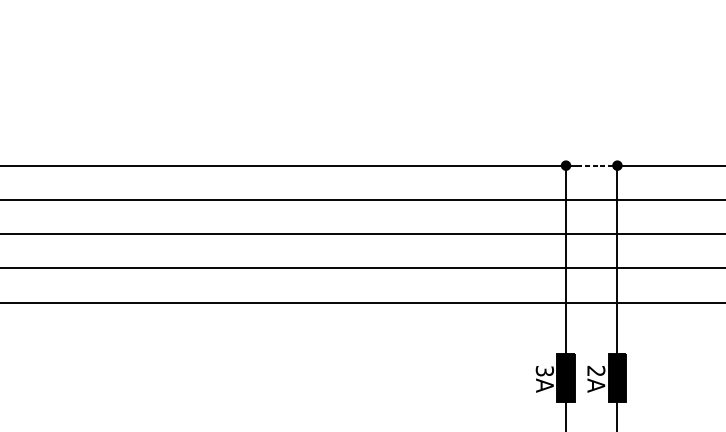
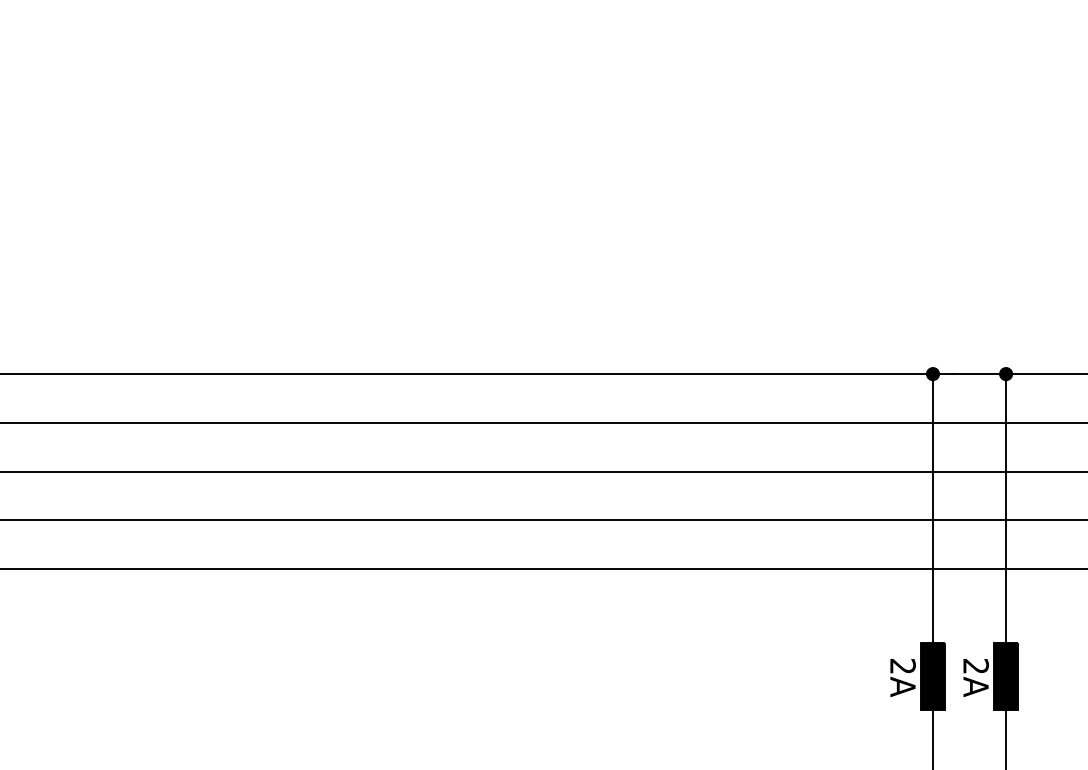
line: (596, 165) -> (976, 374), dashed -> solid
text: (544, 371) -> (902, 666), 3A -> 2A

